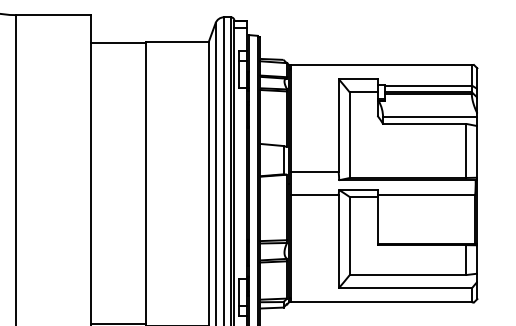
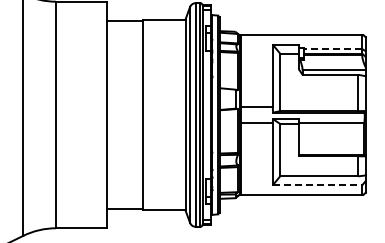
line: (427, 86) -> (332, 49), solid -> dashed
line: (405, 288) -> (317, 185), solid -> dashed

